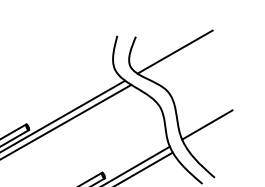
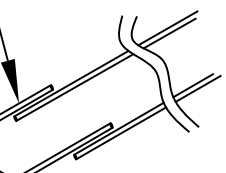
line: (177, 58) -> (169, 33), added
line: (212, 128) -> (197, 88), added

